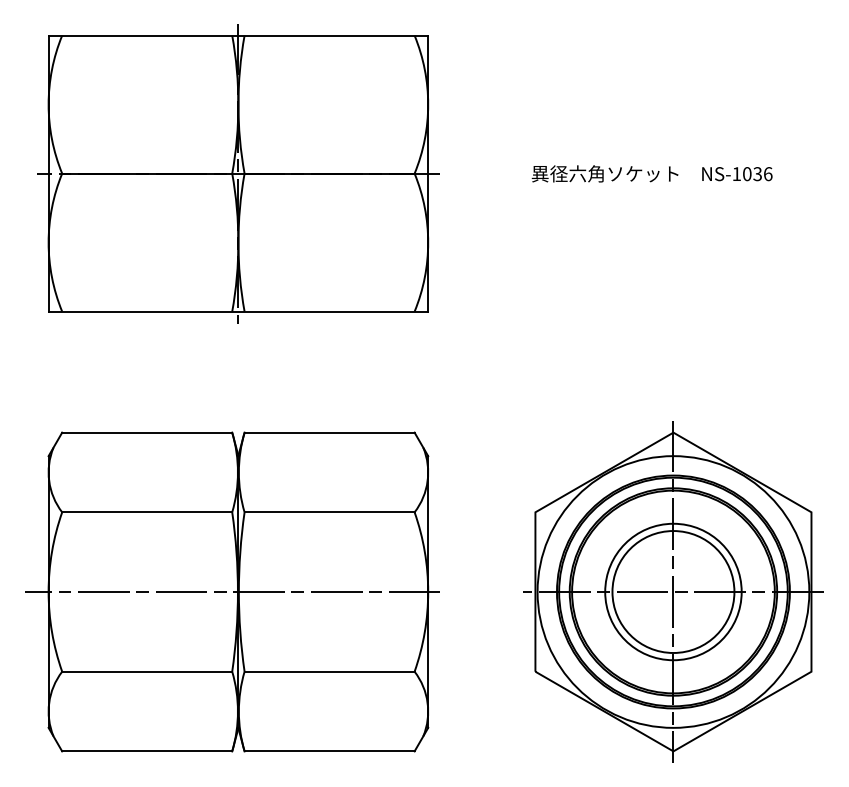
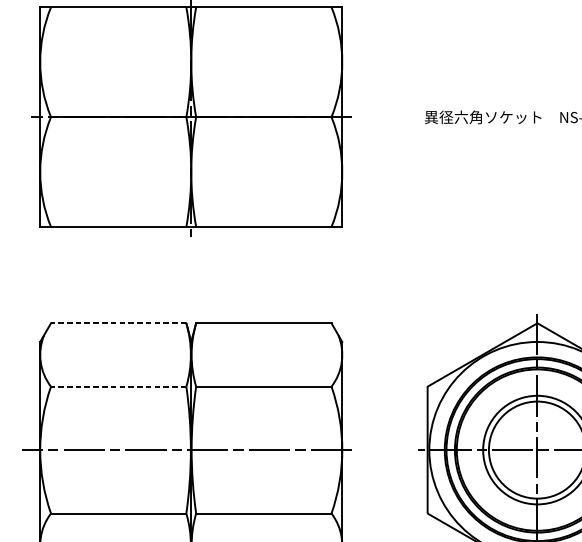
line: (146, 432) -> (118, 323), solid -> dashed
line: (146, 512) -> (118, 386), solid -> dashed

